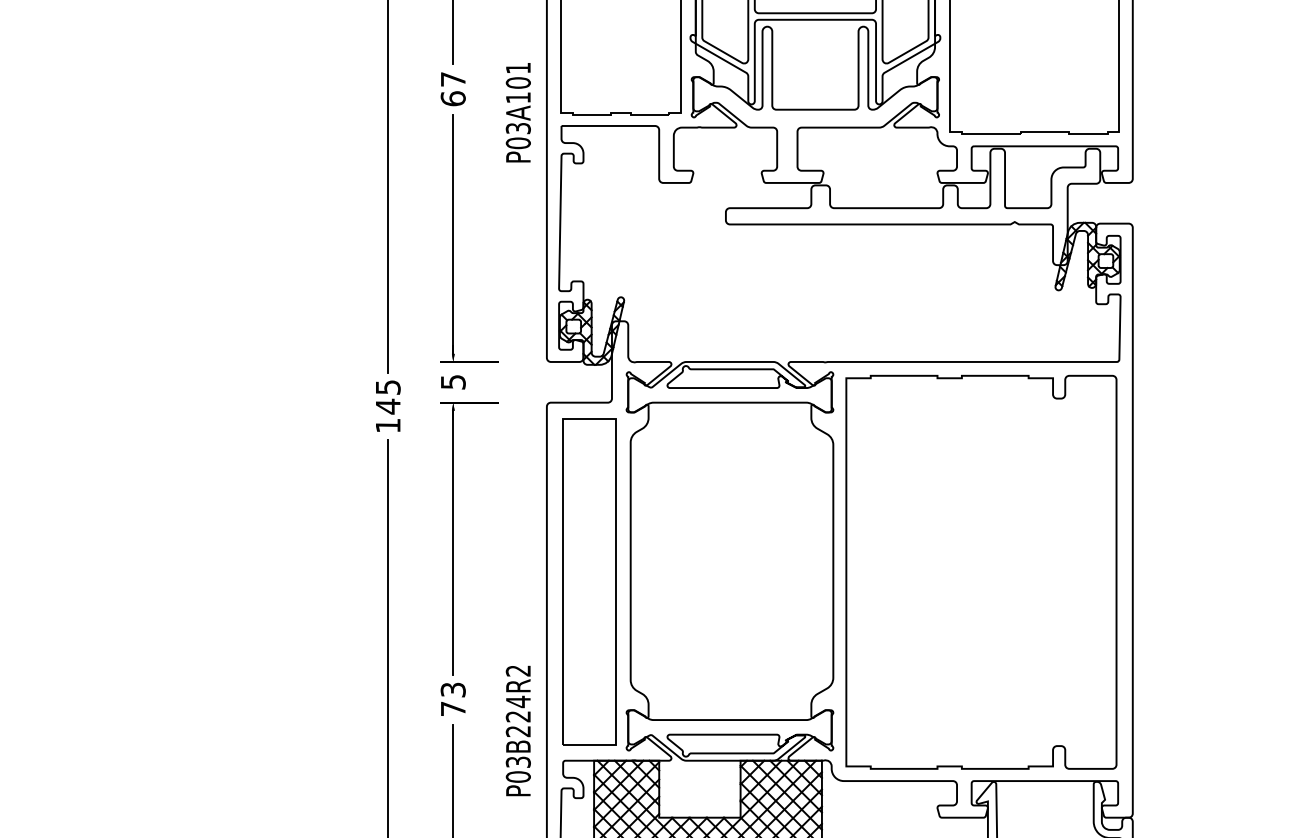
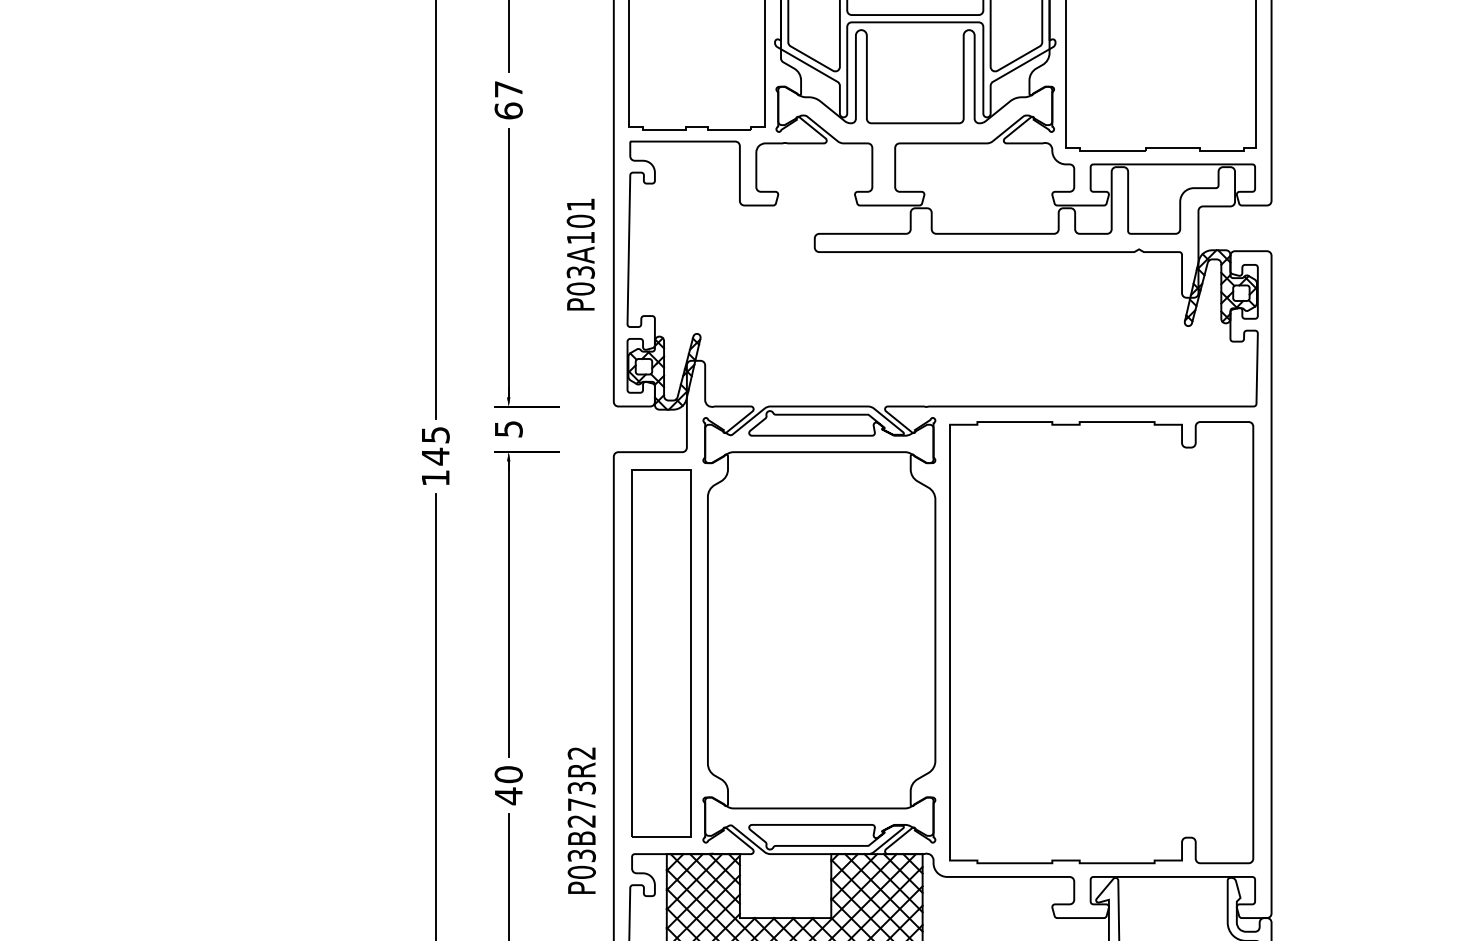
text: (518, 112) -> (580, 254), moved
text: (453, 699) -> (508, 785), 73 -> 40
text: (518, 708) -> (581, 795), P03B224R2 -> P03B273R2

